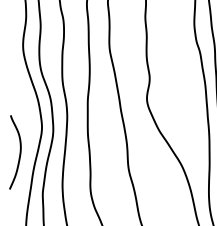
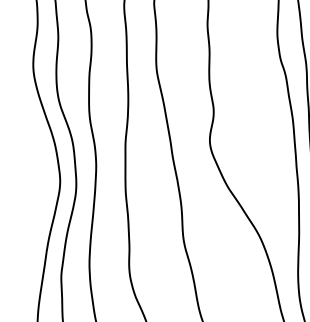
curve: (19, 152) -> (28, 217), removed

